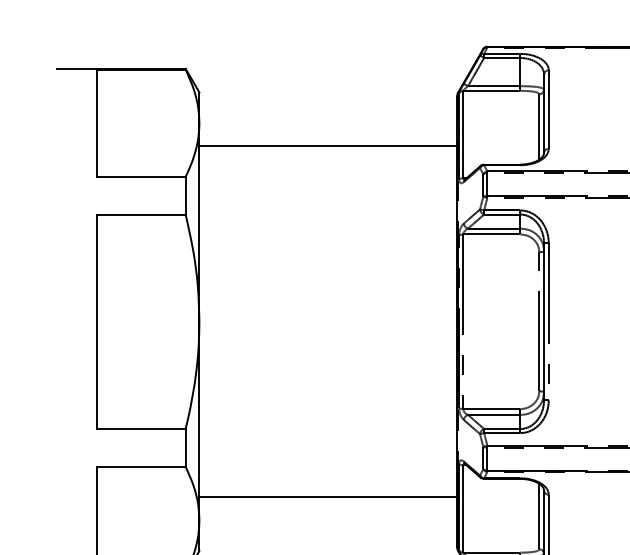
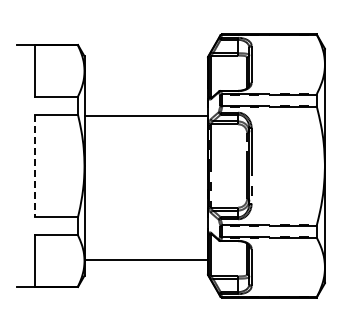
line: (326, 147) -> (145, 116), moved
line: (96, 322) -> (35, 166), solid -> dashed
line: (326, 496) -> (145, 259), moved

